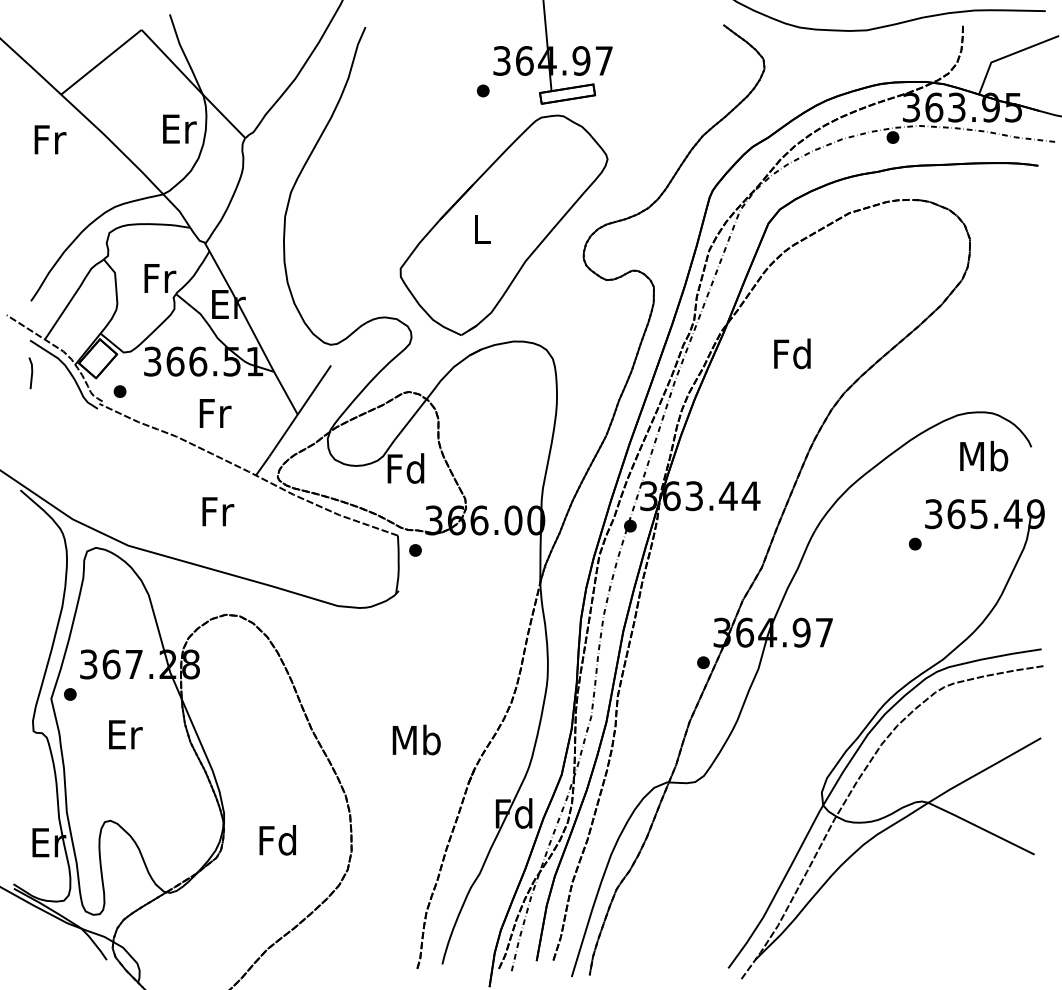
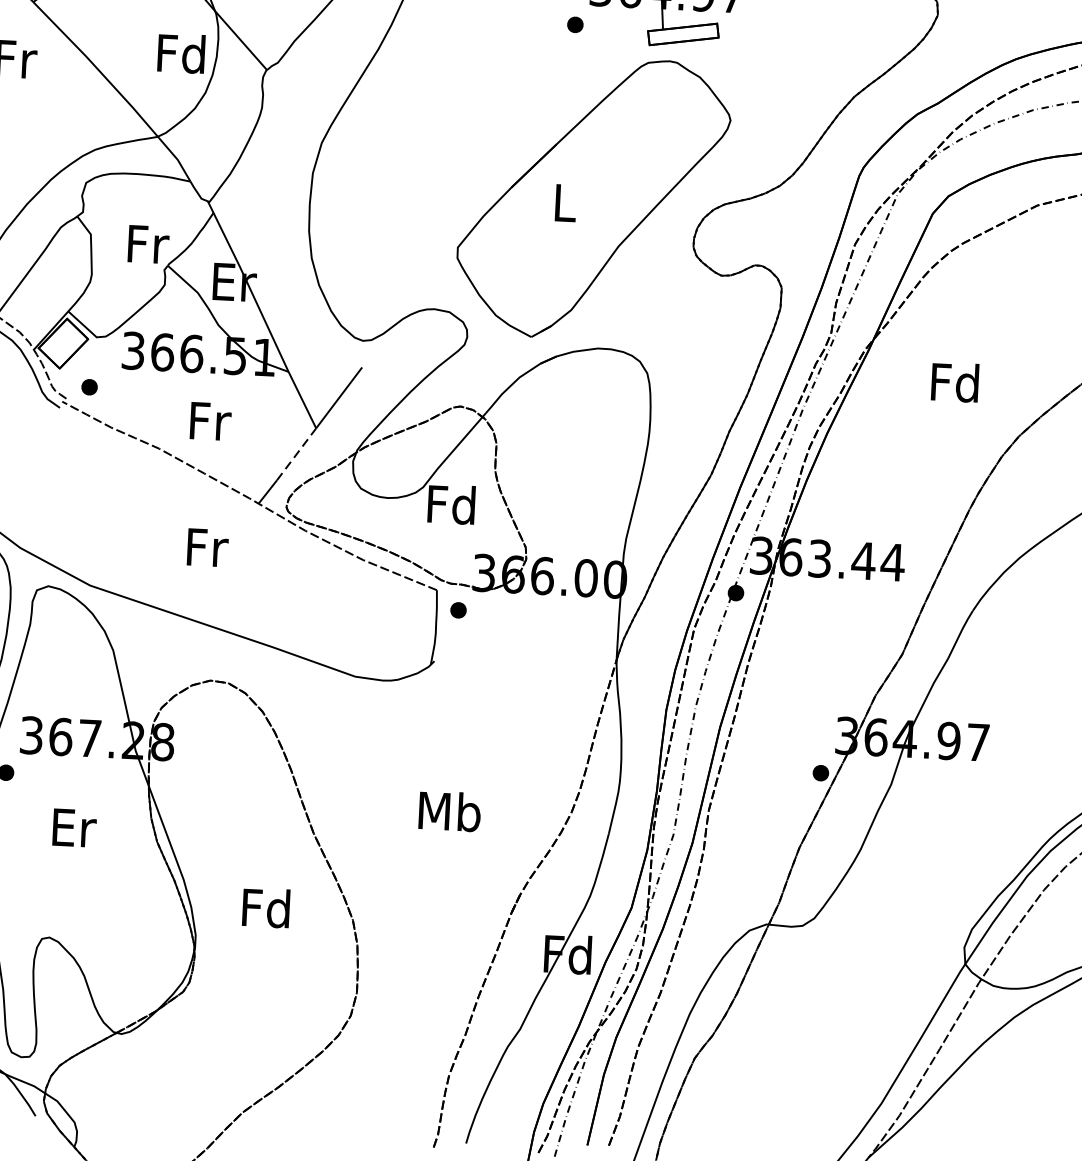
text: (178, 128) -> (181, 53), Er -> Fd
line: (283, 435) -> (296, 454), solid -> dashed
text: (416, 739) -> (449, 810), moved
text: (277, 840) -> (265, 908), moved

